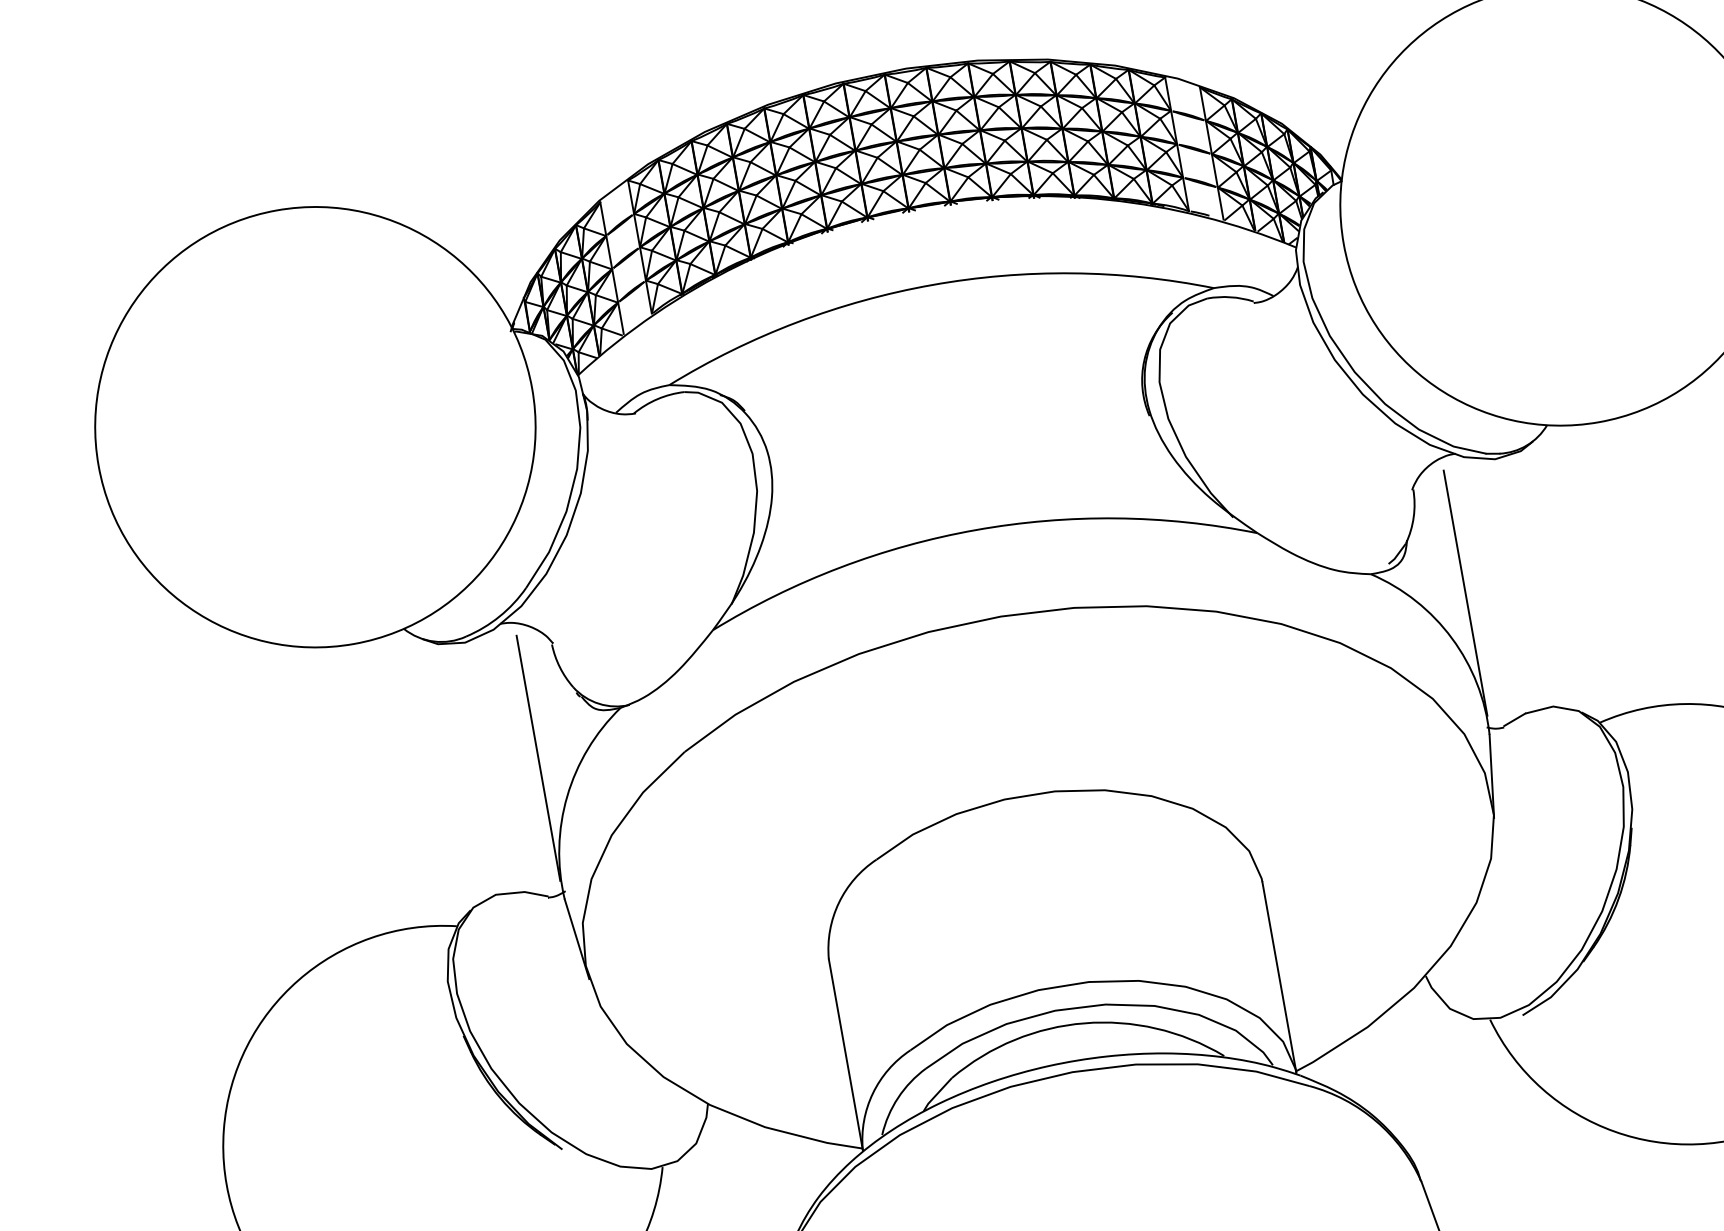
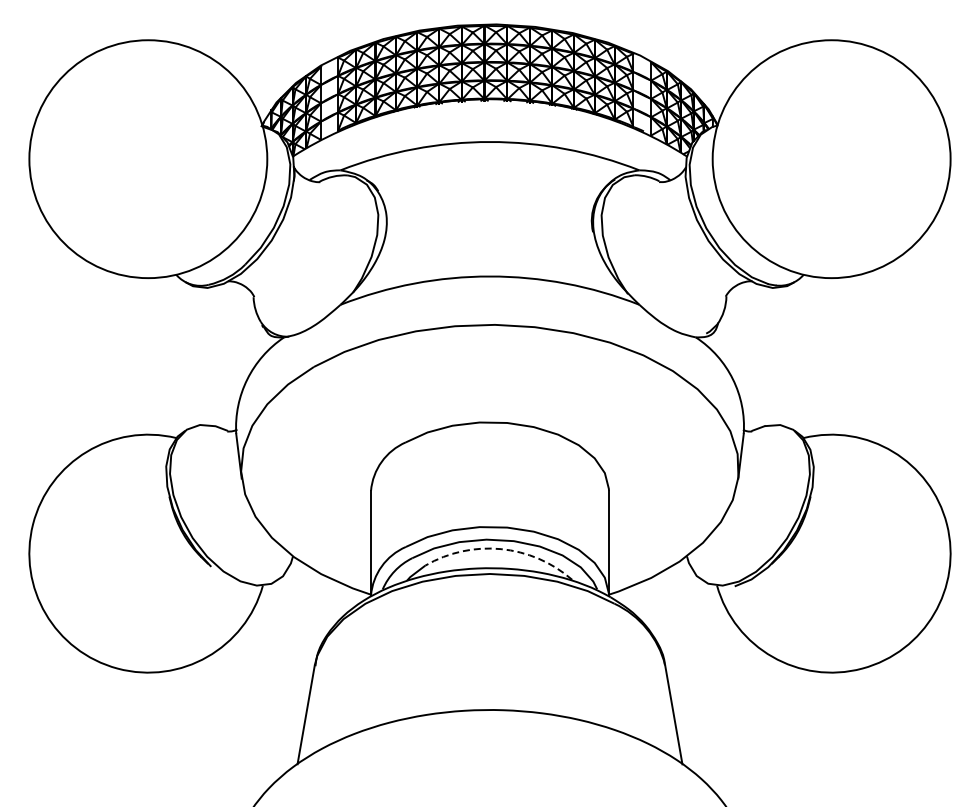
line: (1465, 593) -> (744, 356), removed
line: (538, 758) -> (235, 356), removed
arc: (1085, 1023) -> (501, 549), solid -> dashed

